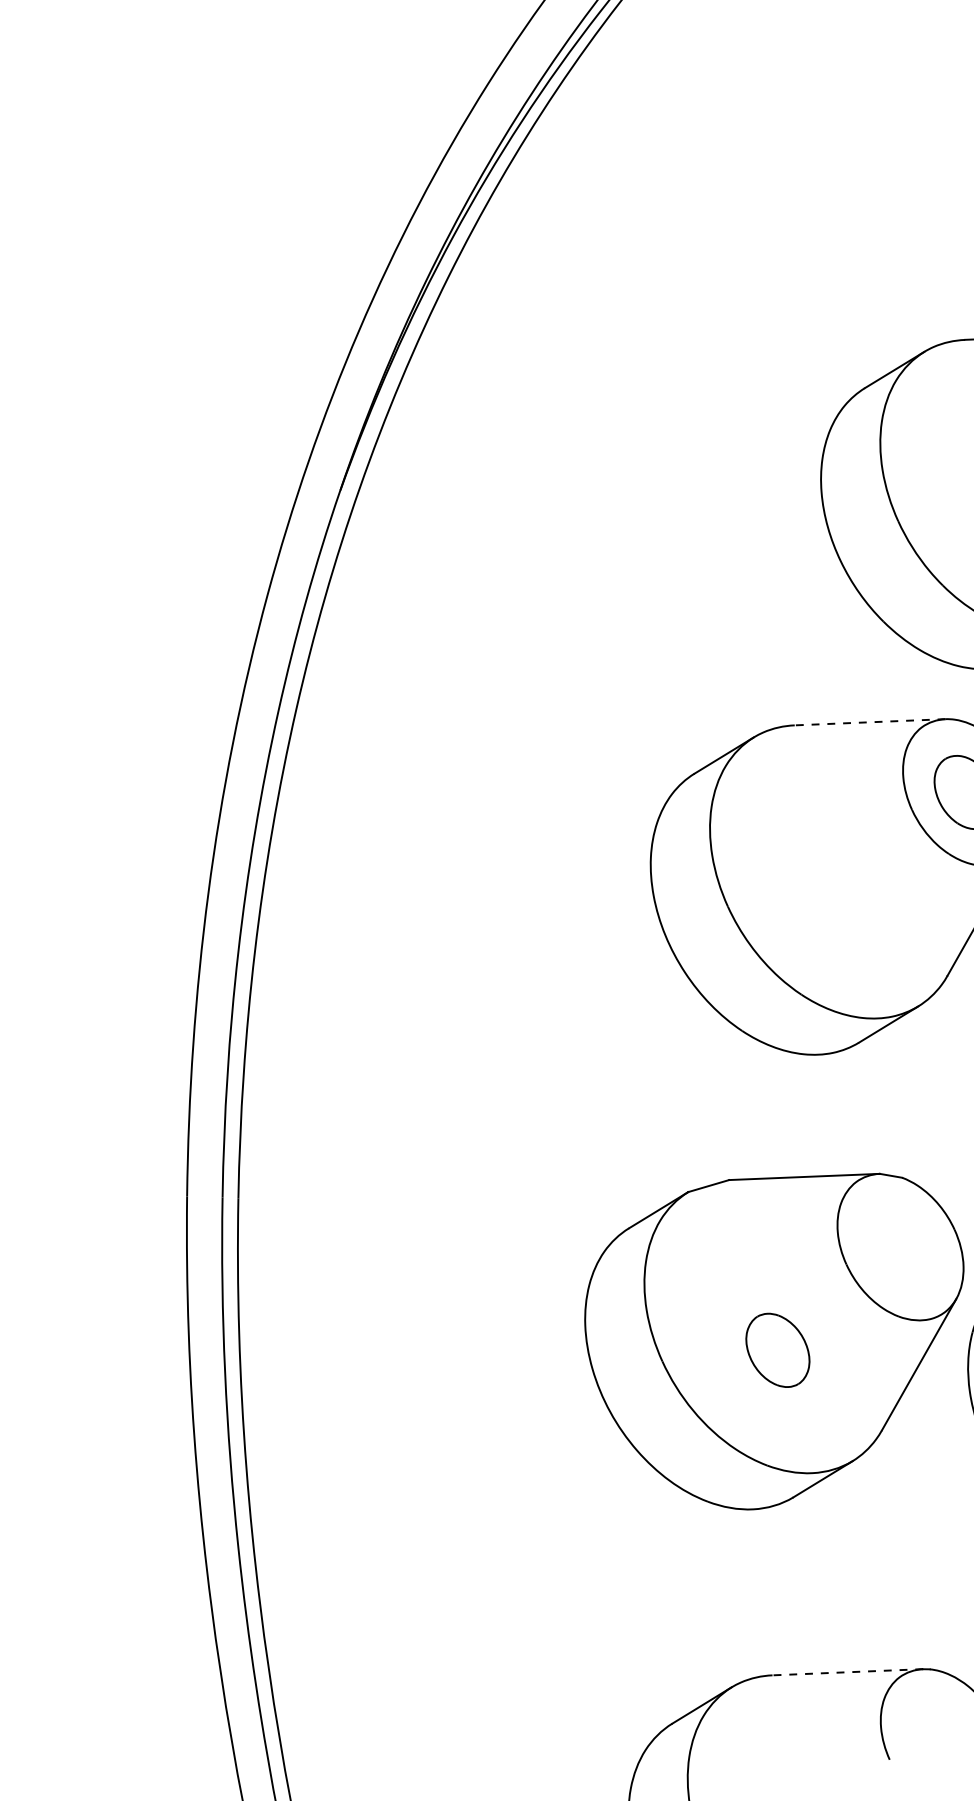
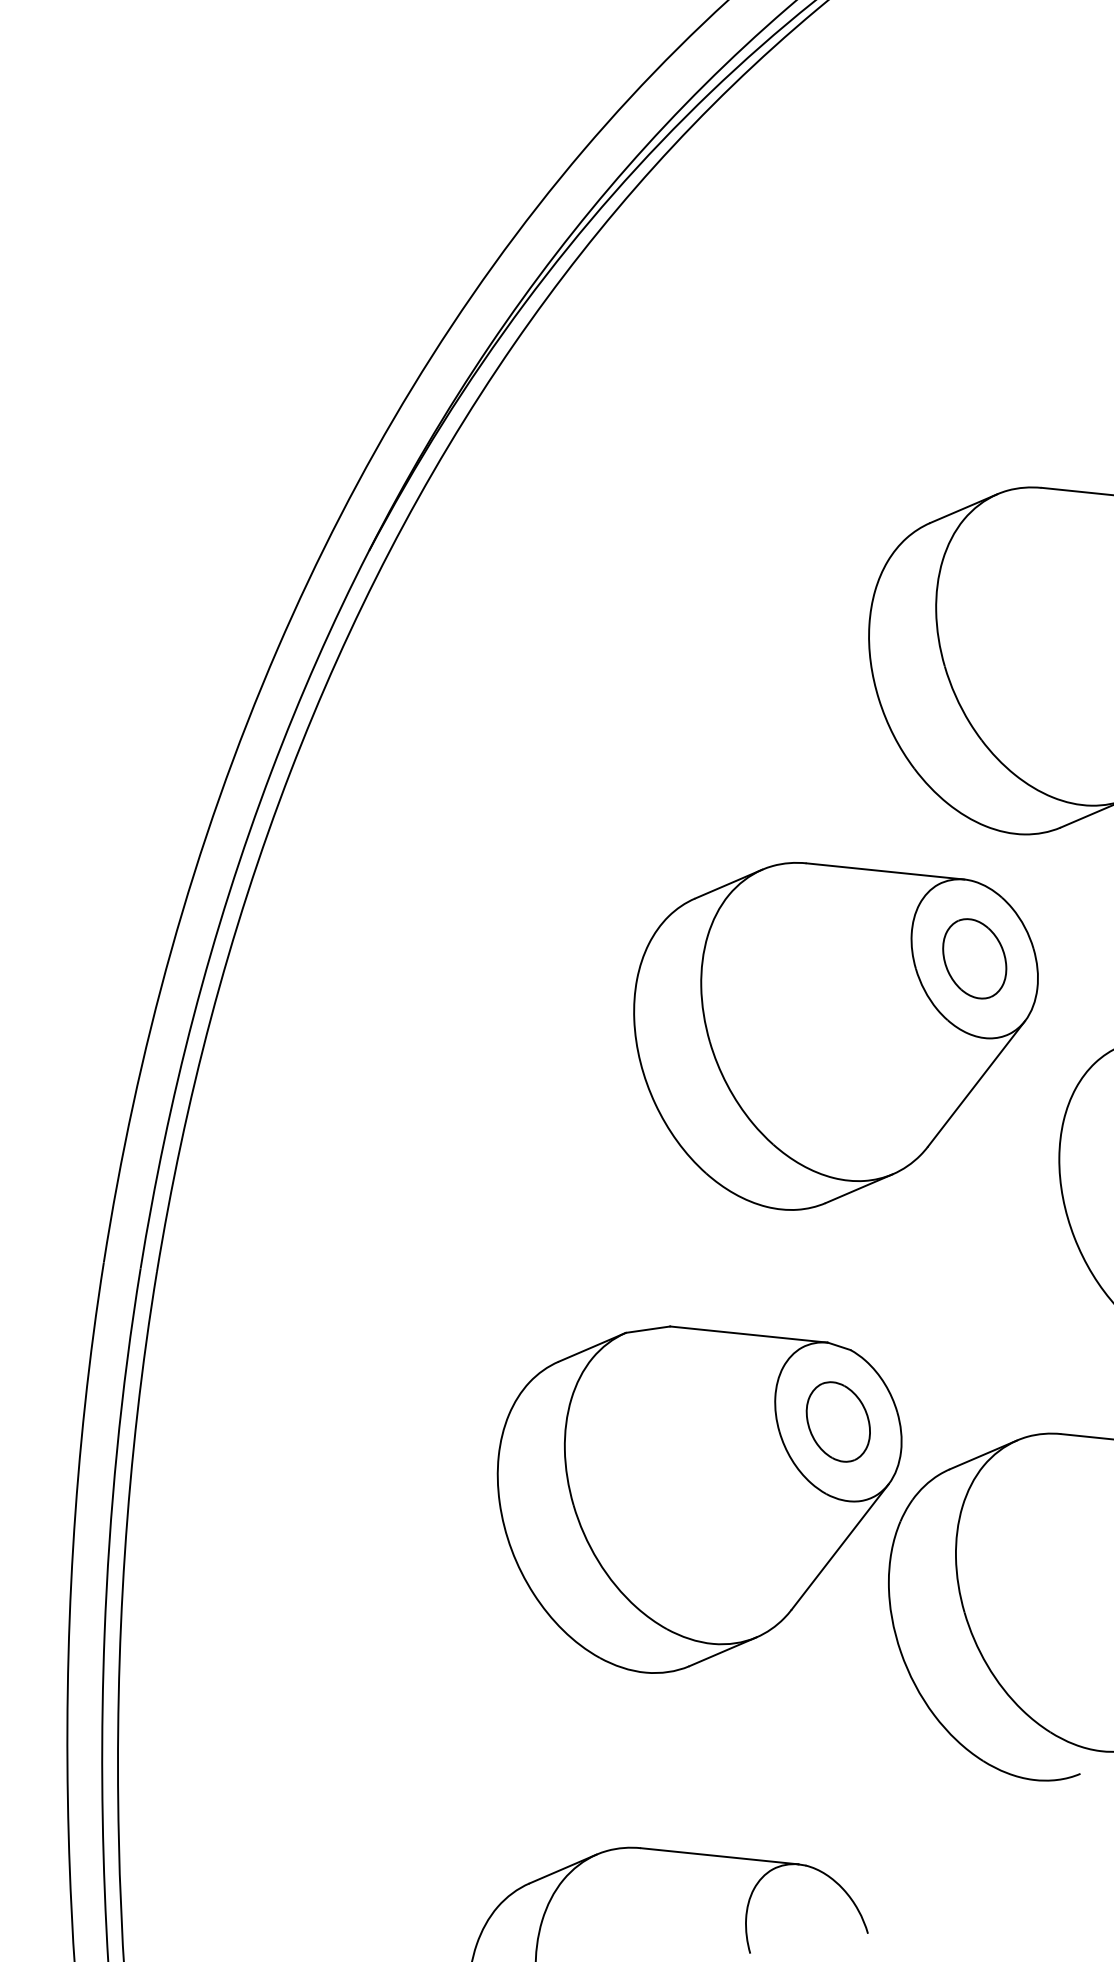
line: (869, 722) -> (884, 871), dashed -> solid
part: (777, 1350) -> (837, 1421), moved
line: (847, 1672) -> (719, 1856), dashed -> solid

